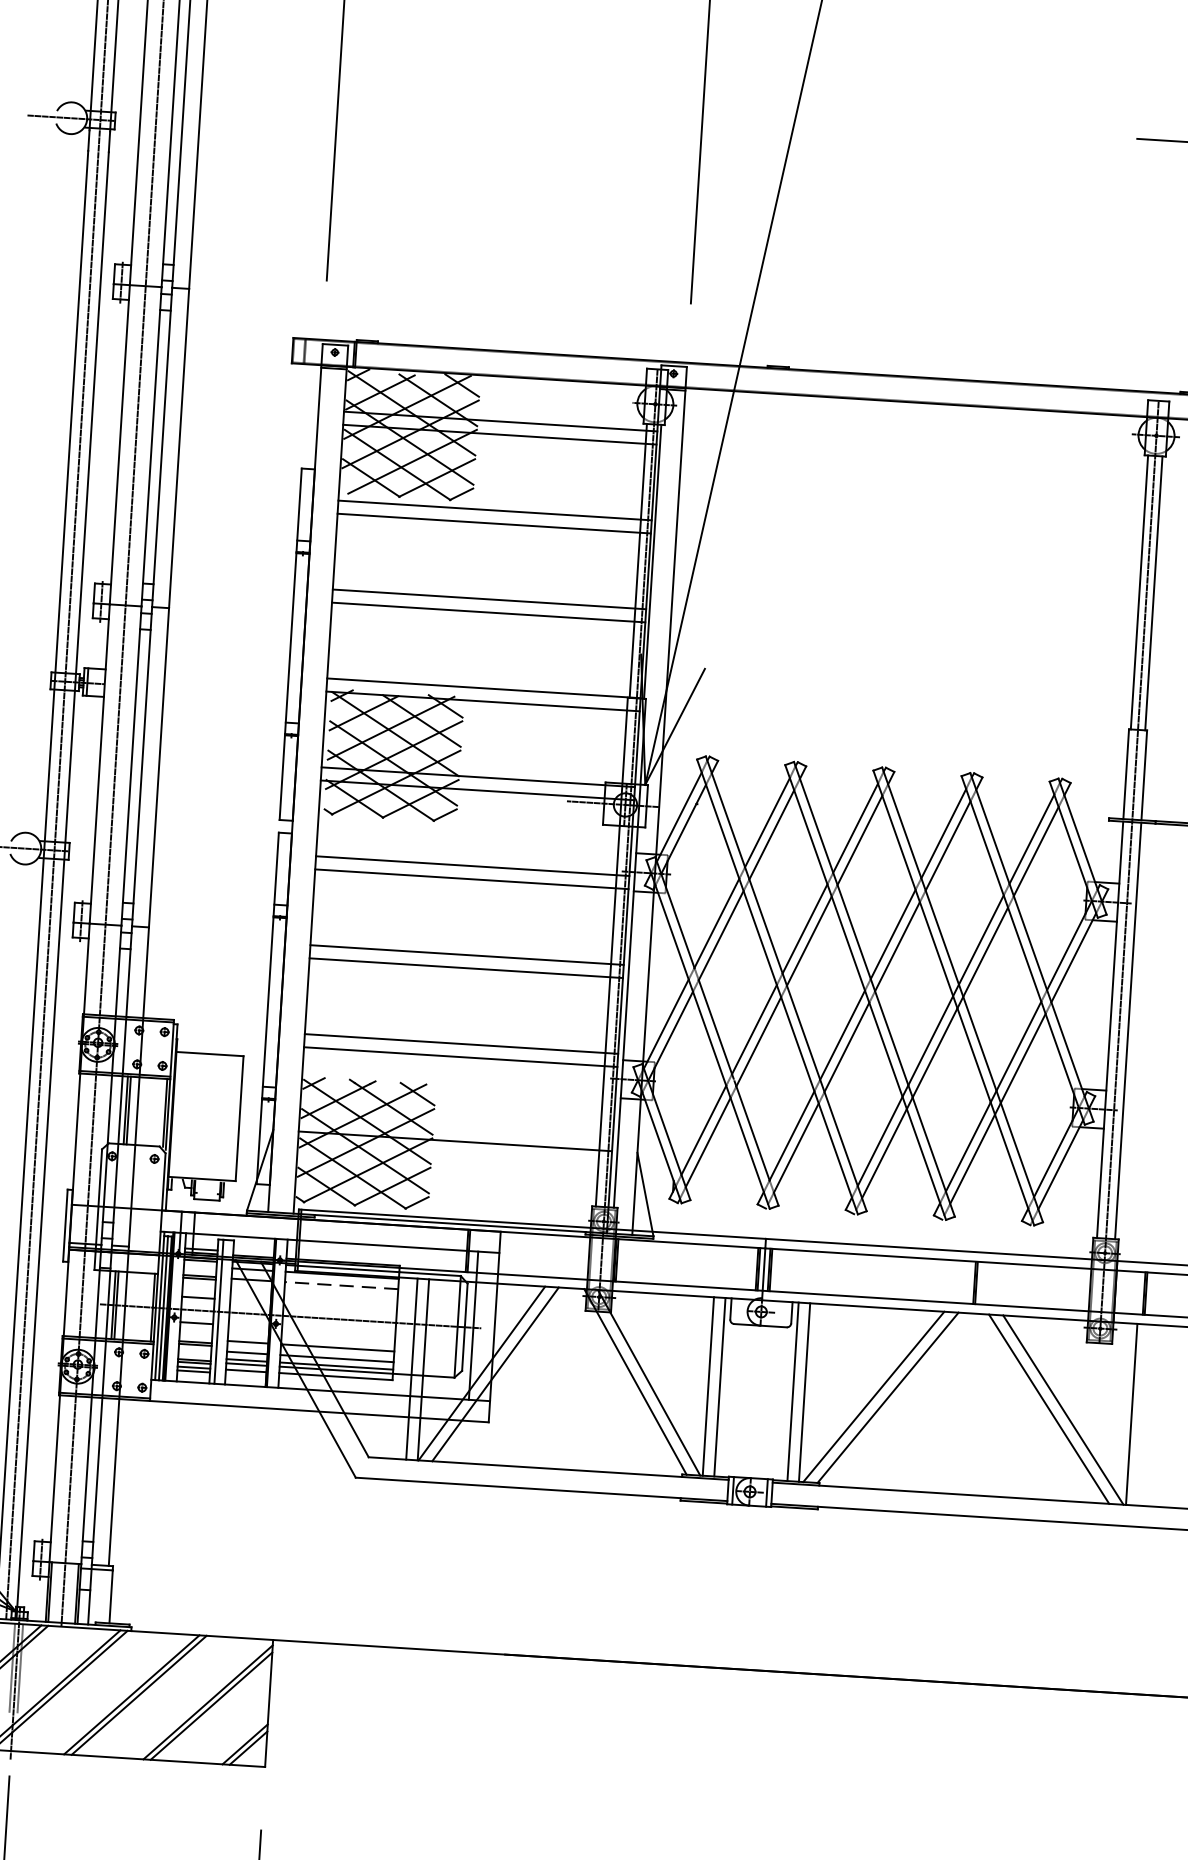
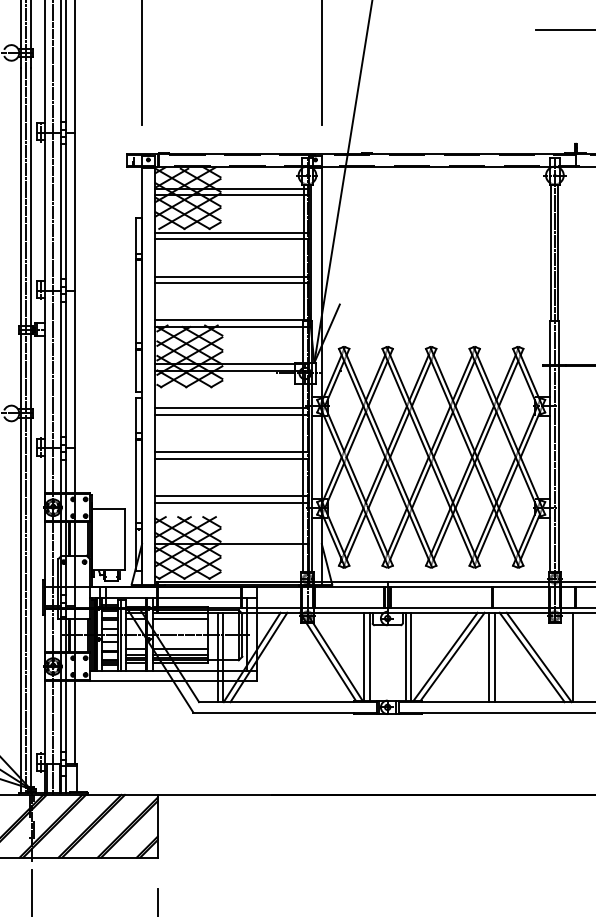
line: (341, 1285) -> (180, 618), dashed -> solid
line: (962, 1403) -> (489, 657), added
line: (974, 1404) -> (495, 657), added

